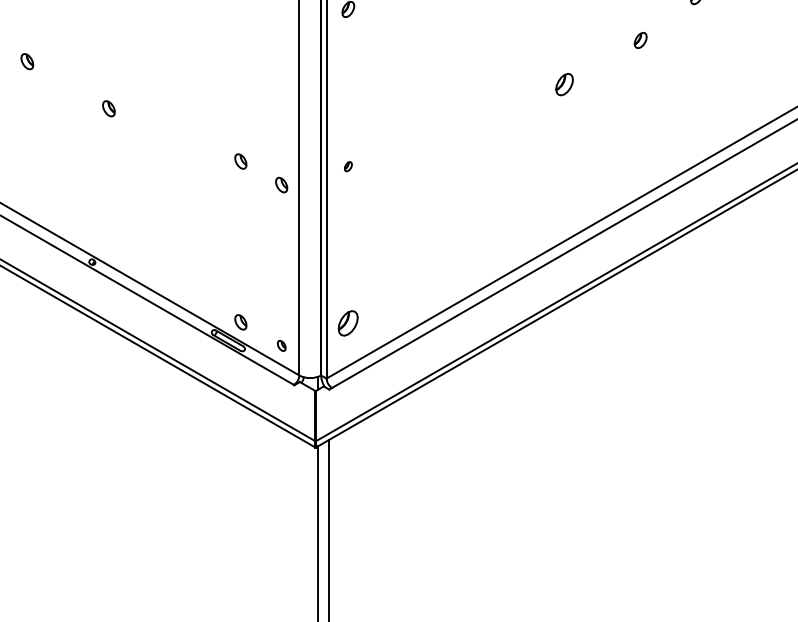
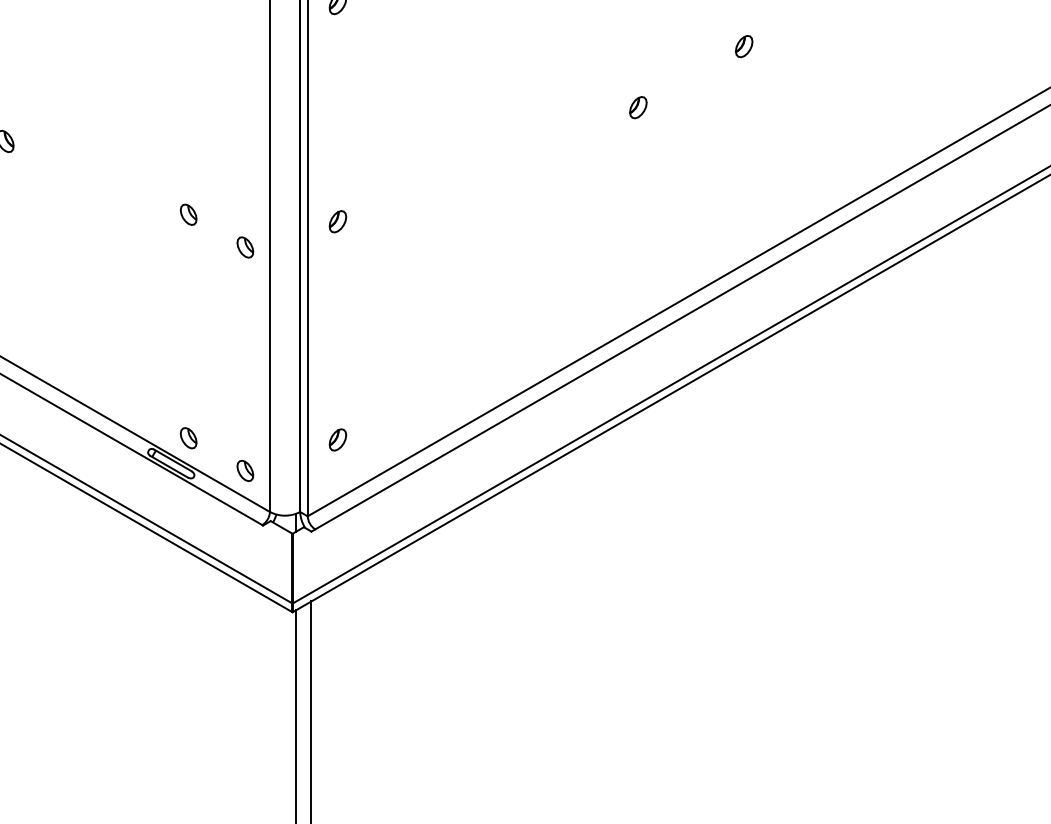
part: (564, 83) -> (638, 106), size x0.71
part: (348, 166) -> (338, 221), size x1.67
part: (348, 323) -> (338, 439), size x0.62
part: (281, 345) -> (245, 470), size x1.43

